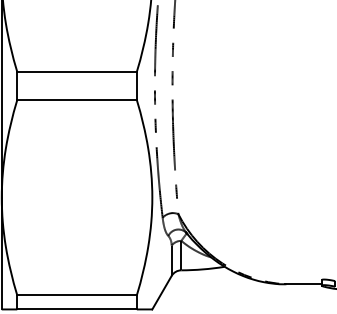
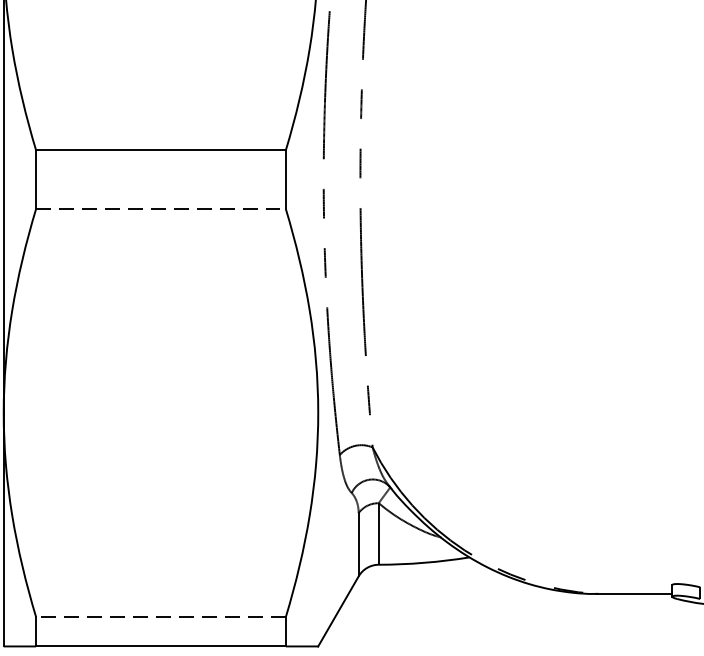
line: (77, 100) -> (161, 209), solid -> dashed
line: (77, 295) -> (161, 617), solid -> dashed

